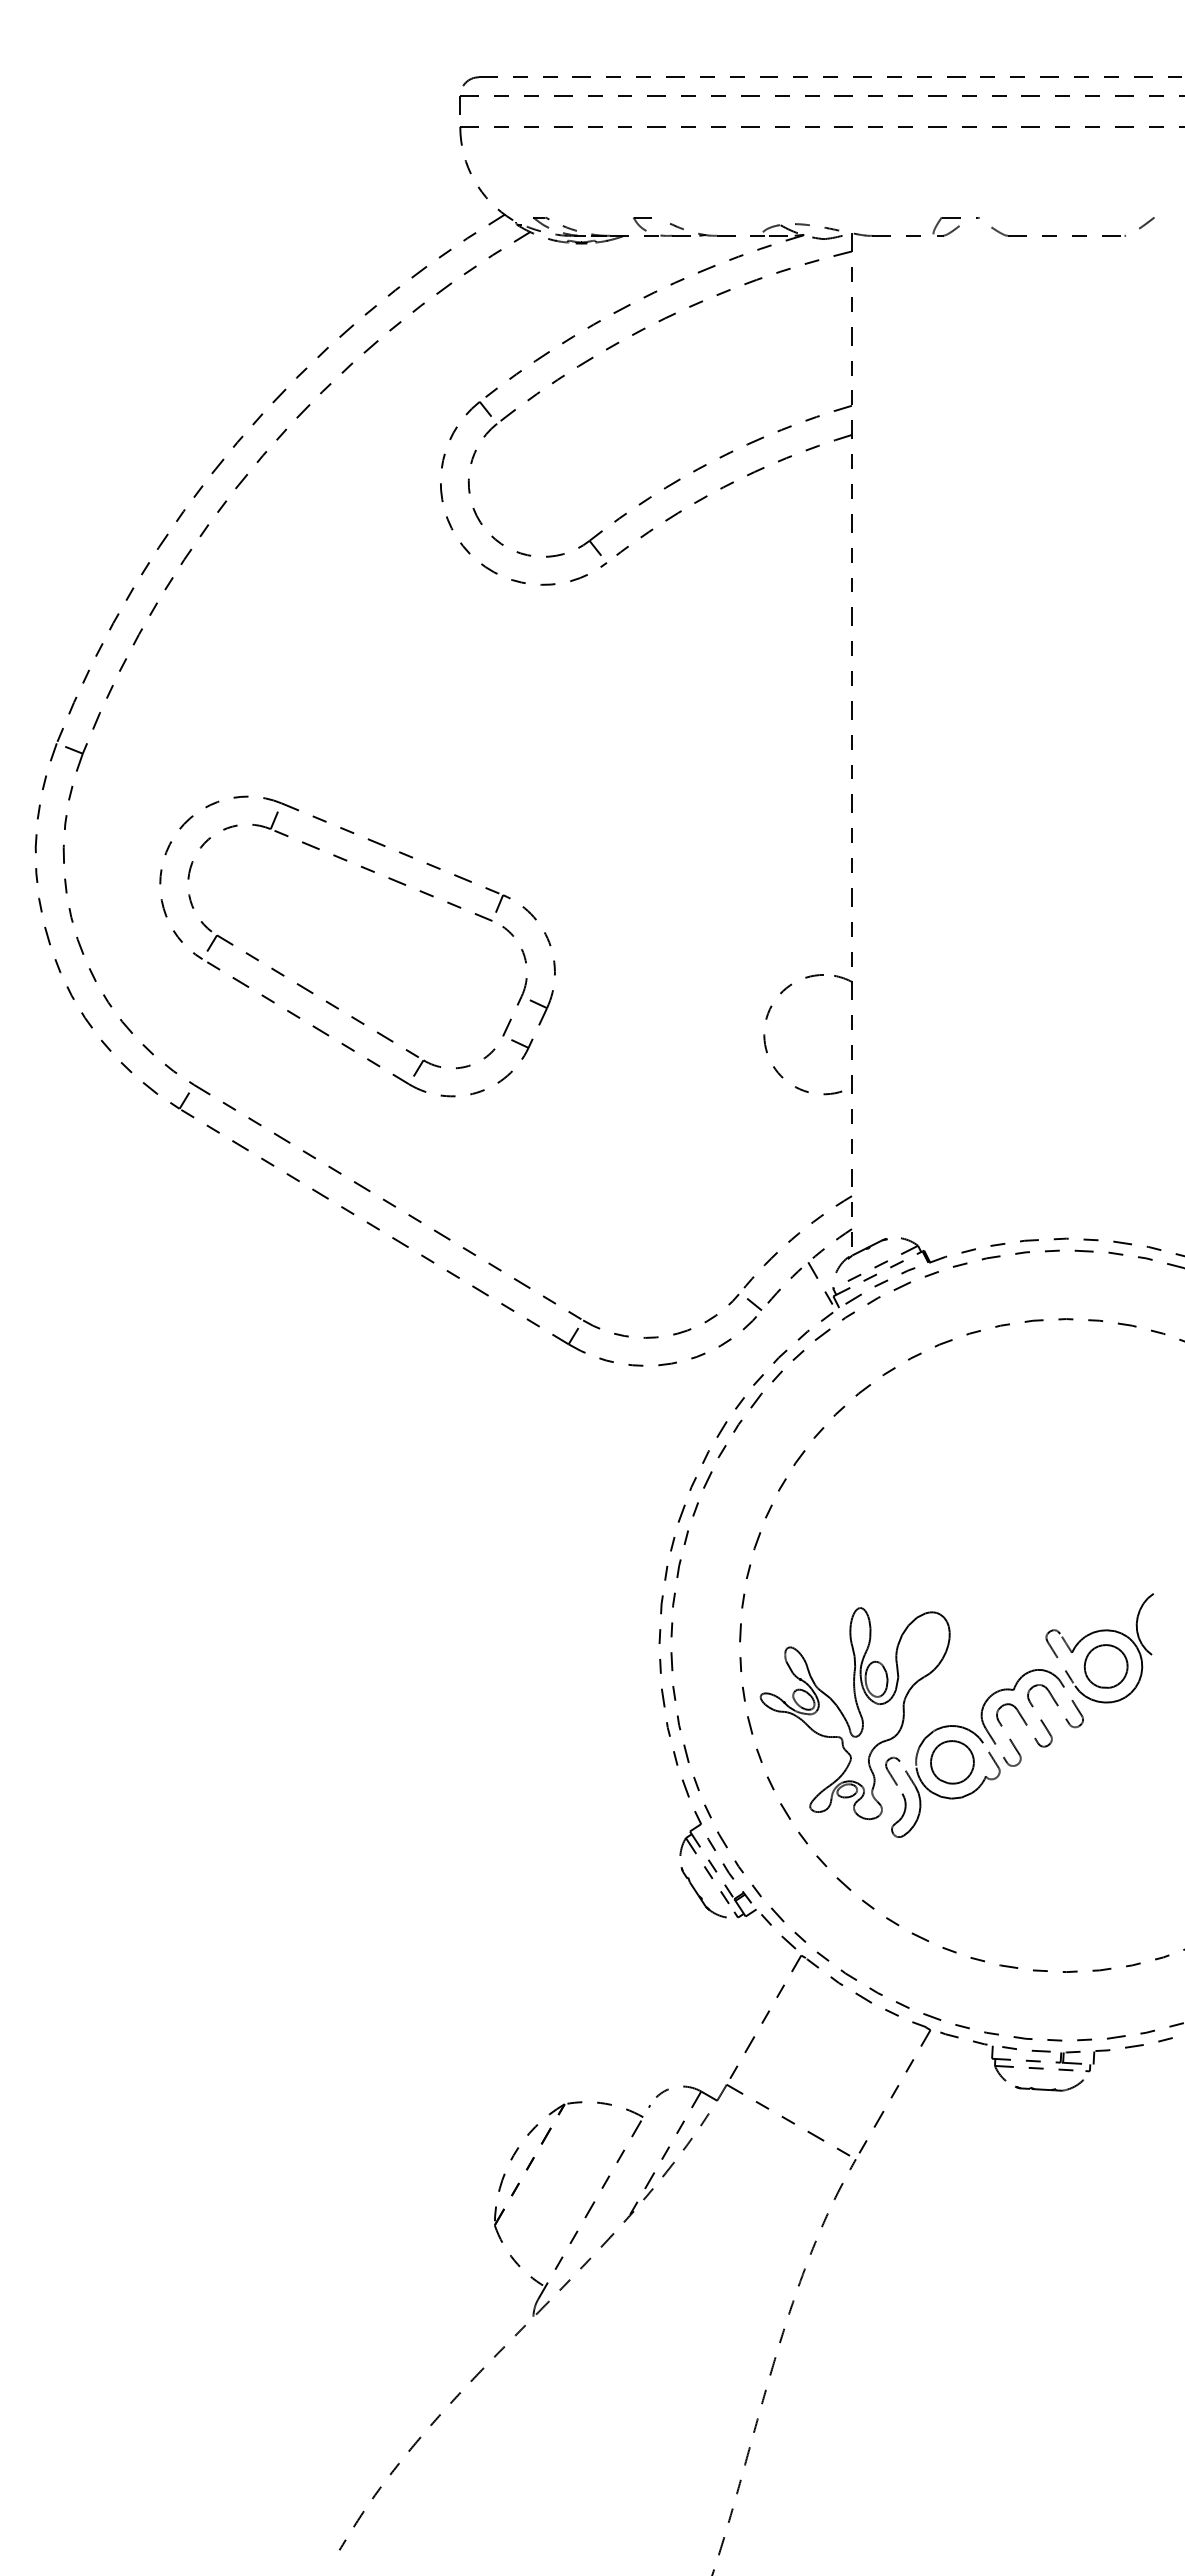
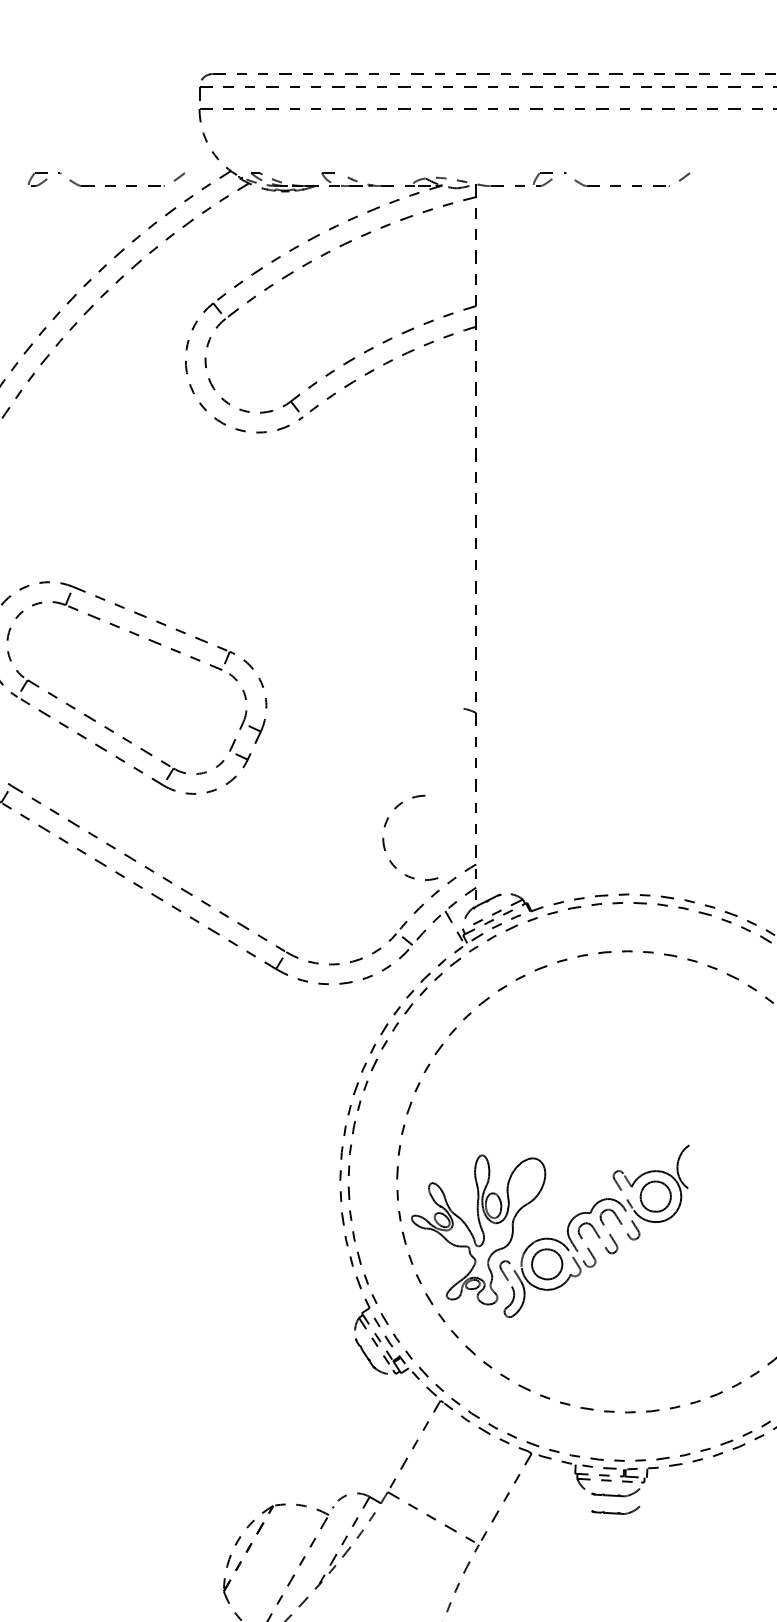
part: (328, 235) -> (106, 185), added
arc: (765, 1034) -> (384, 837), moved
part: (1049, 2110) -> (615, 1510), added

